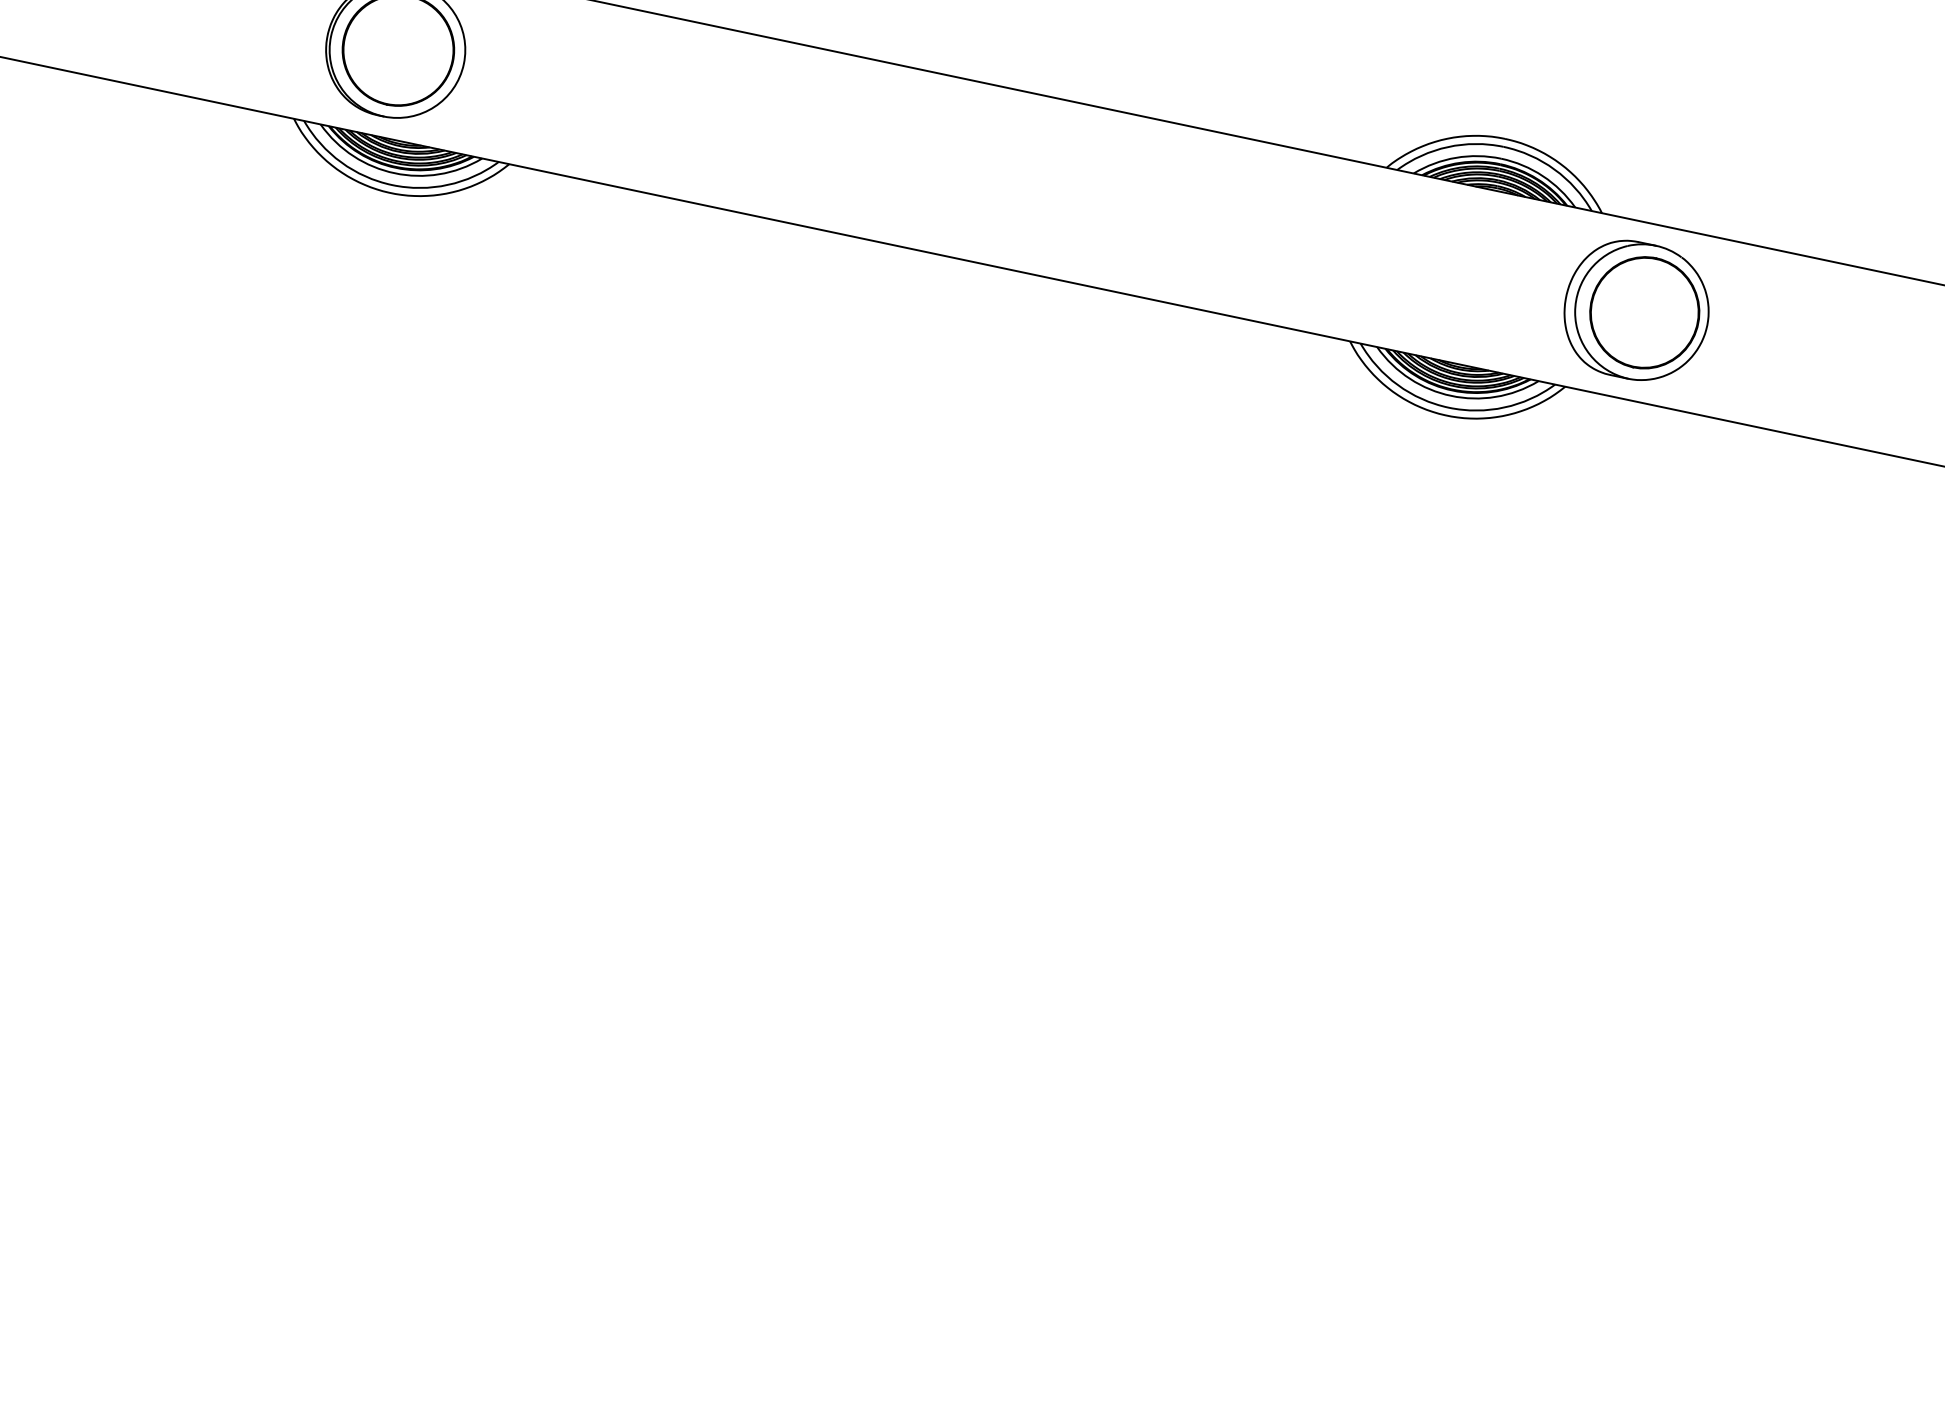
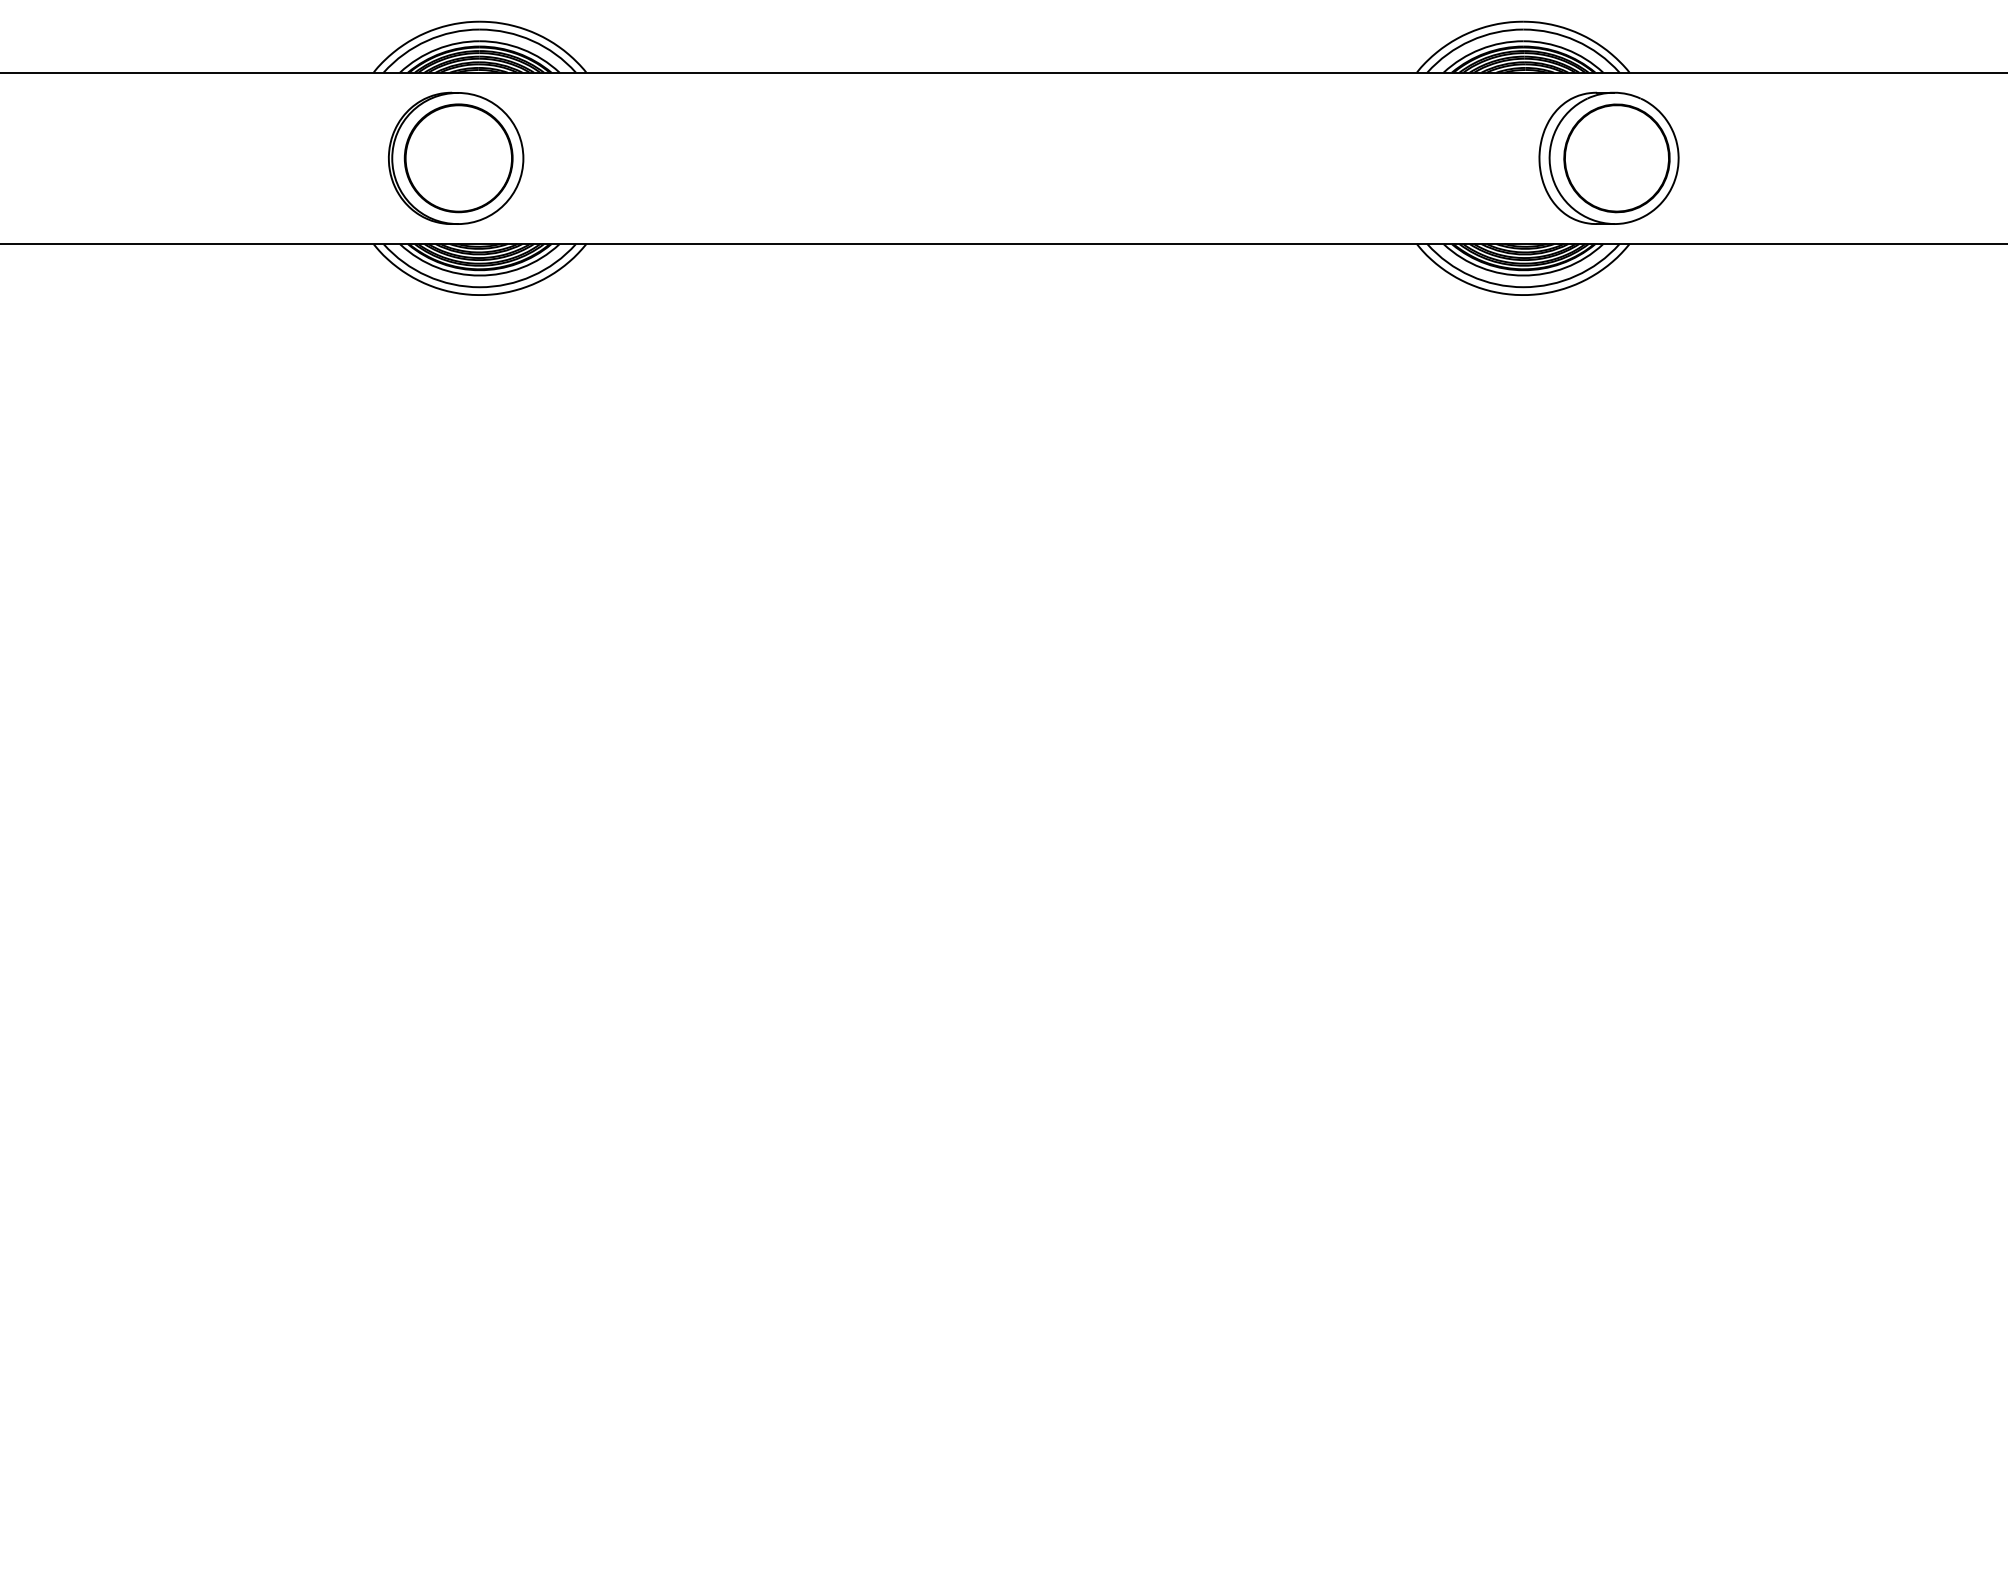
part: (1636, 310) -> (1608, 157), moved

